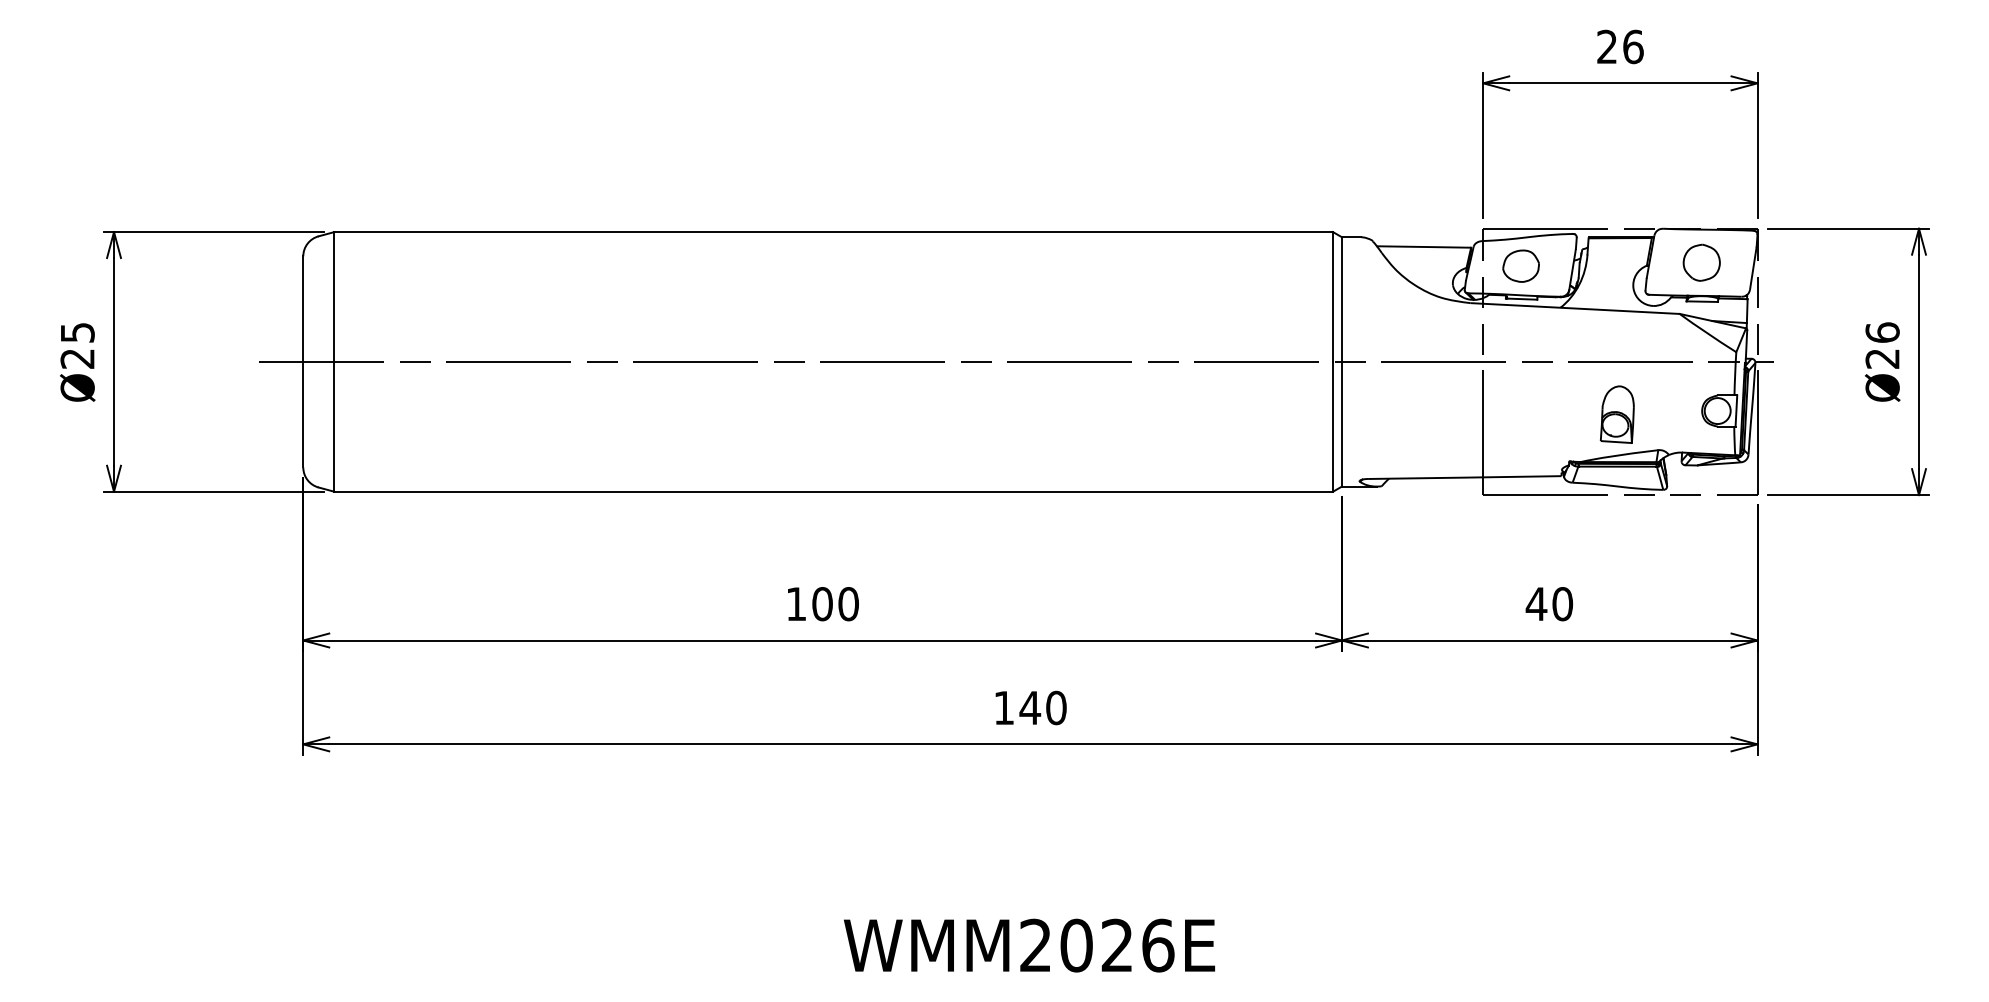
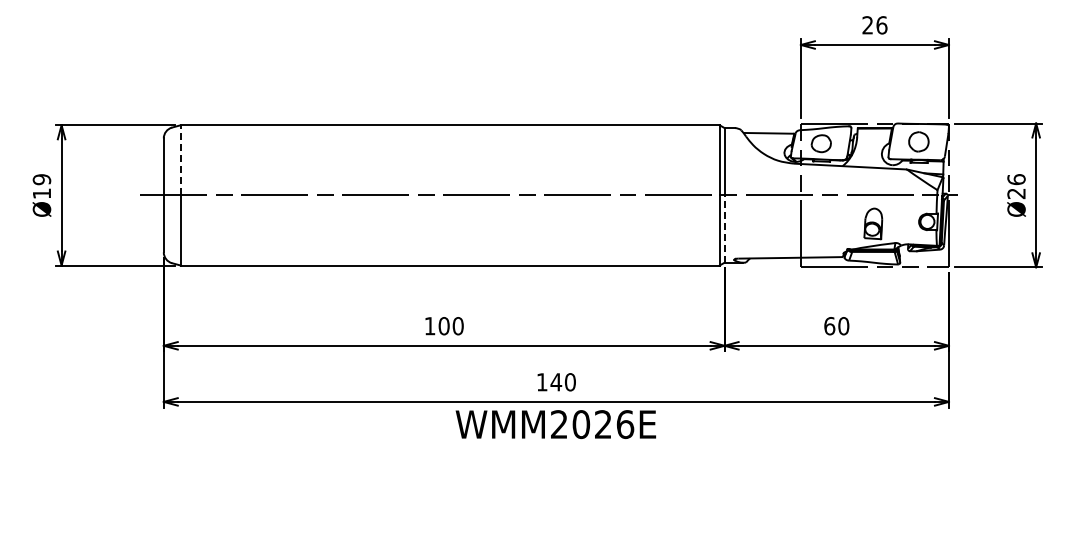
line: (334, 295) -> (180, 159), solid -> dashed
text: (76, 345) -> (41, 186), Ø25 -> Ø19
line: (1341, 425) -> (724, 229), solid -> dashed
text: (1536, 604) -> (829, 326), 40 -> 60
text: (1028, 945) -> (555, 424), moved

